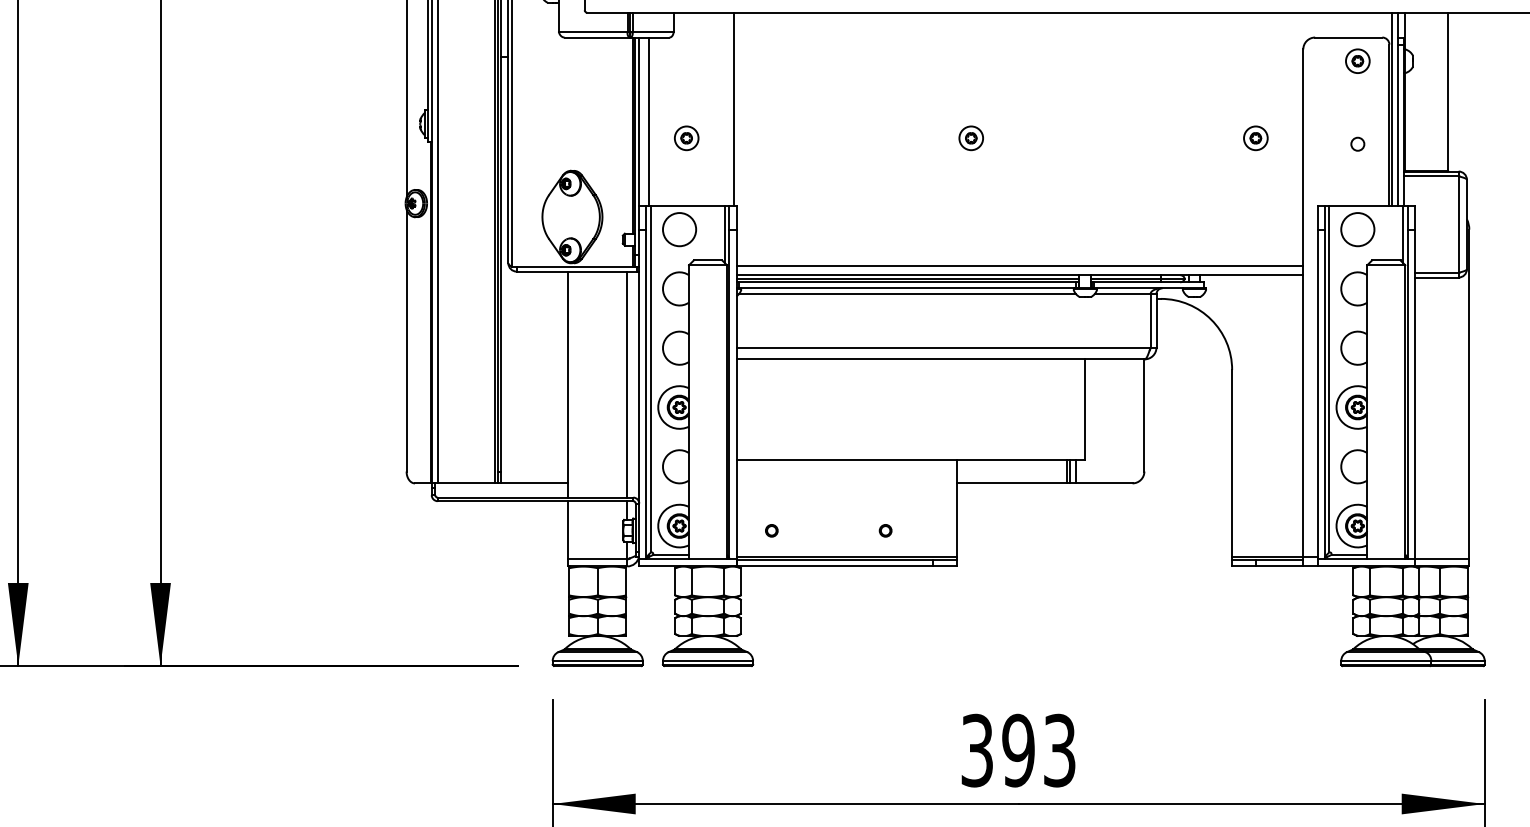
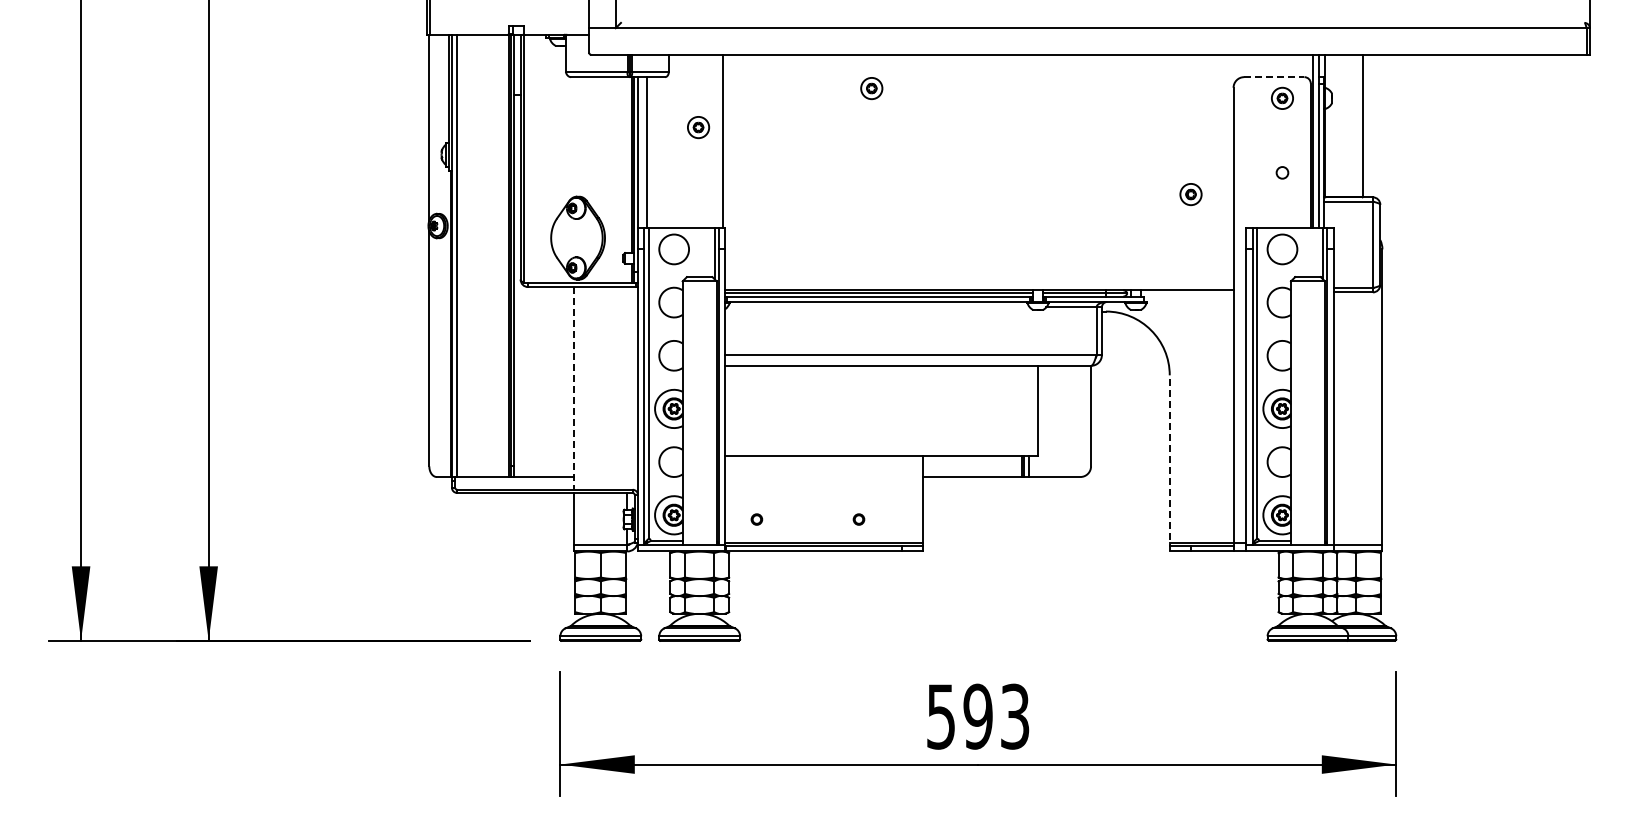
line: (1348, 37) -> (1274, 77), solid -> dashed
part: (686, 138) -> (698, 127), moved
part: (970, 138) -> (871, 88), moved
part: (1255, 138) -> (1190, 194), moved
line: (1020, 265) -> (979, 281), removed
line: (907, 294) -> (878, 307), removed
line: (568, 384) -> (574, 388), solid -> dashed
line: (627, 384) -> (627, 388), removed
line: (1231, 467) -> (1169, 462), solid -> dashed
text: (977, 750) -> (941, 716), 393 -> 593

